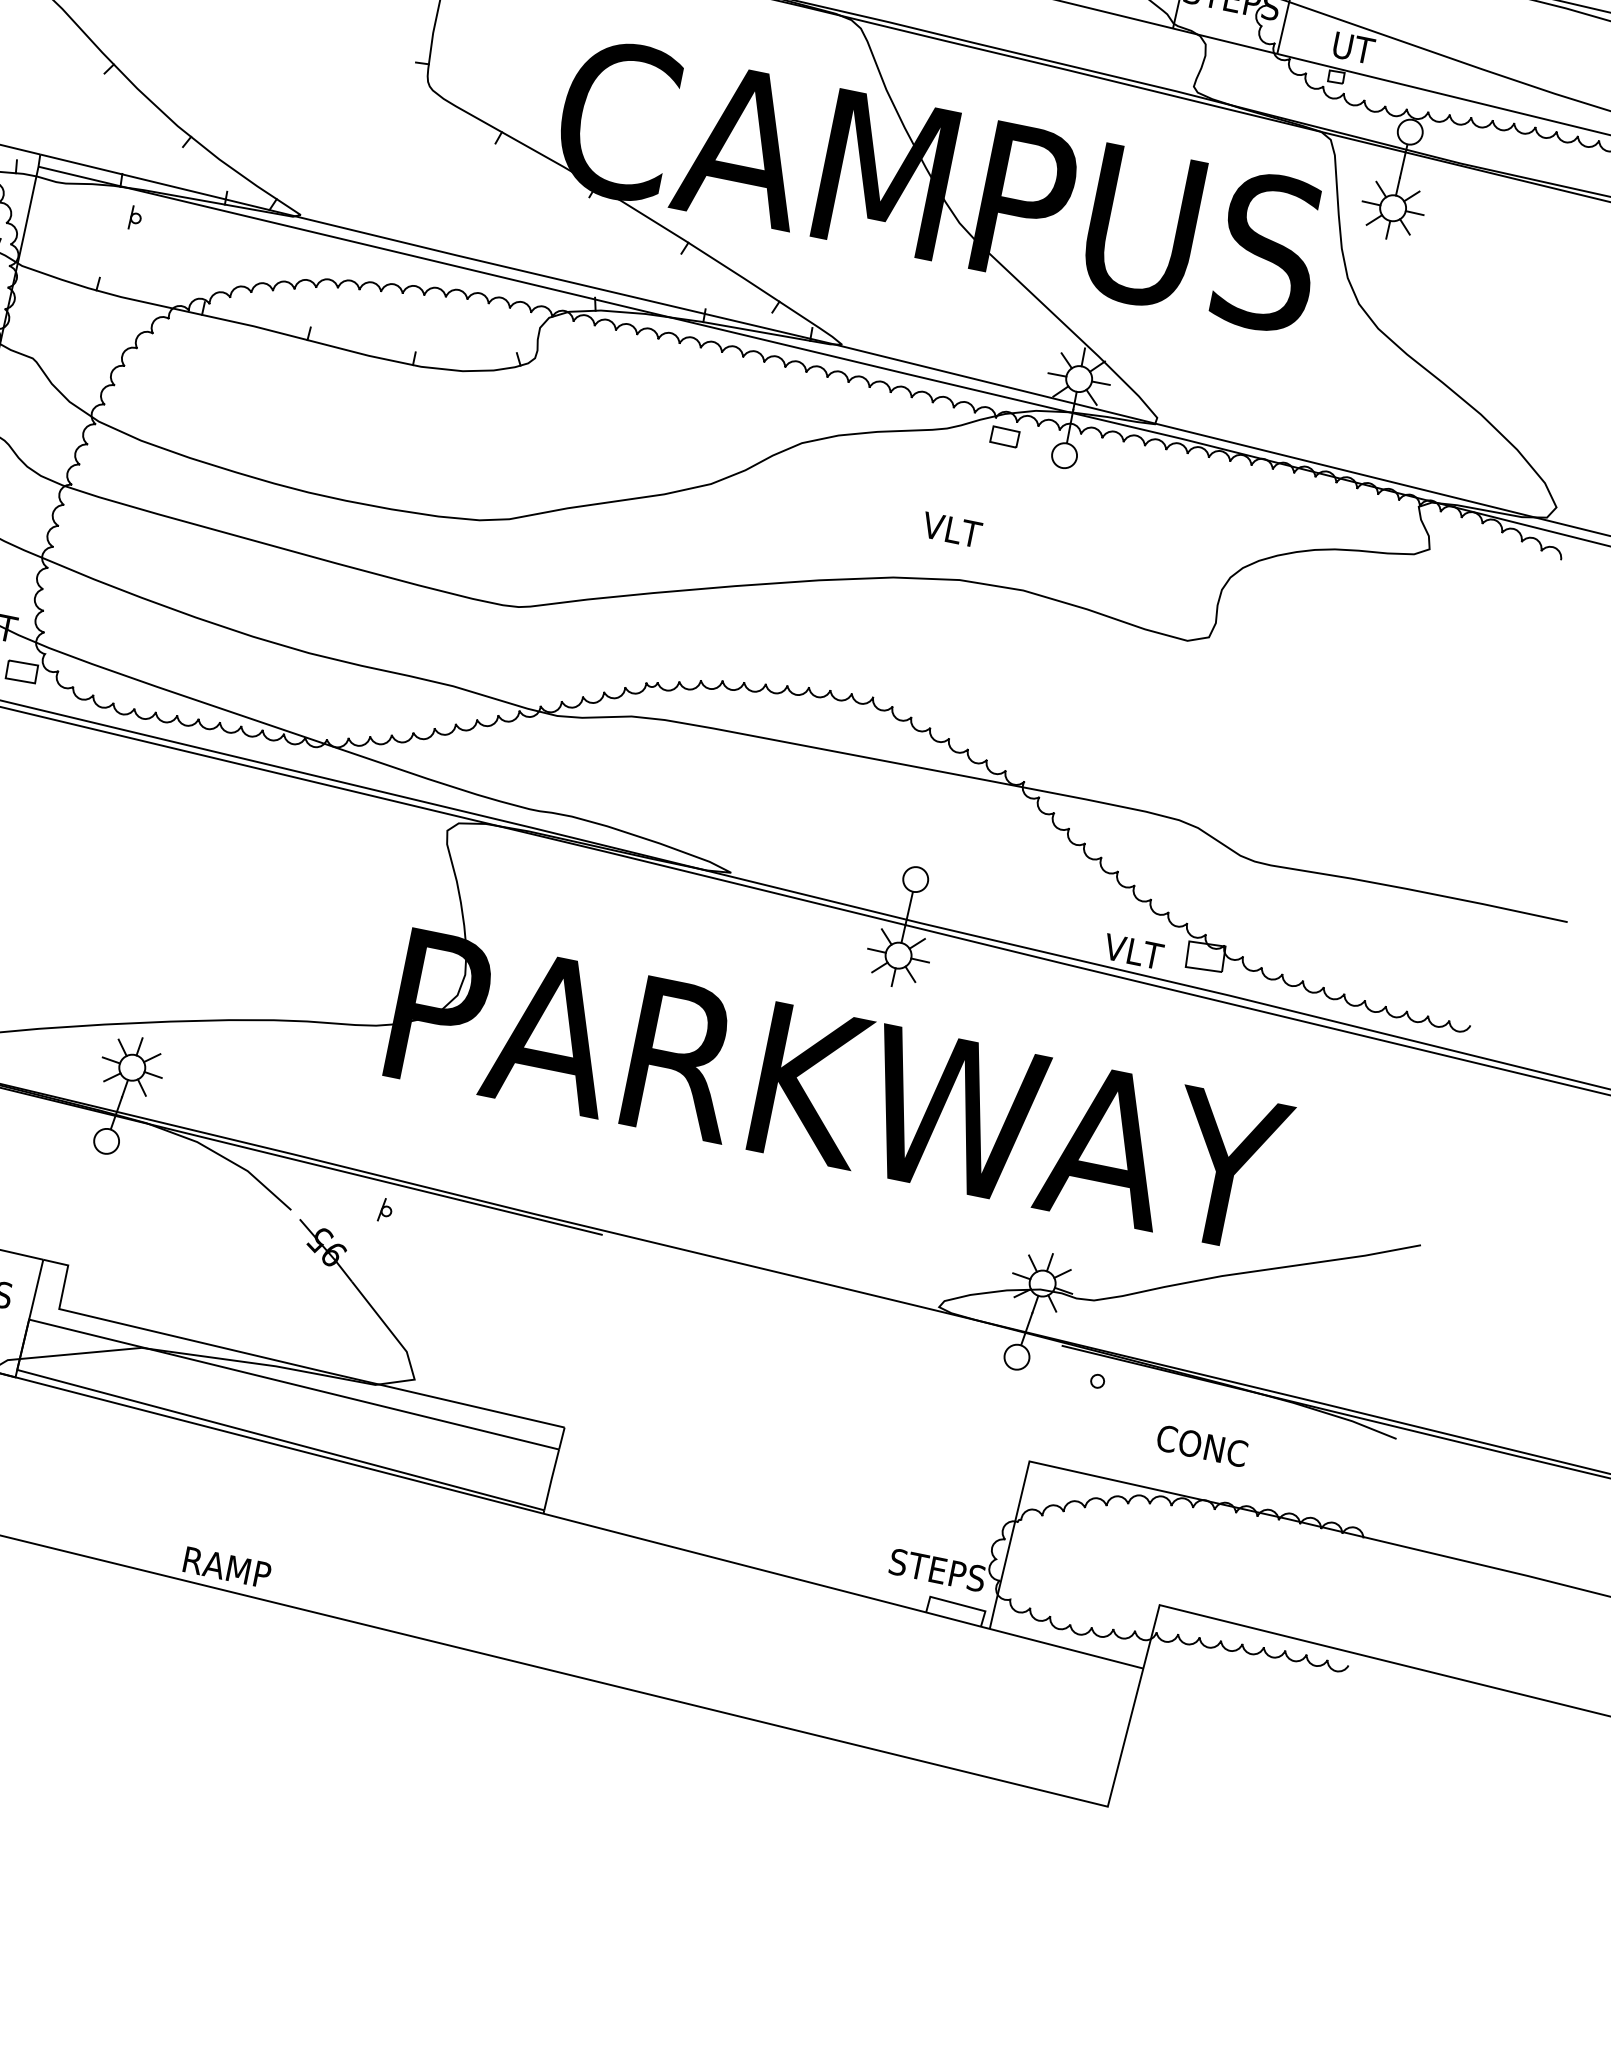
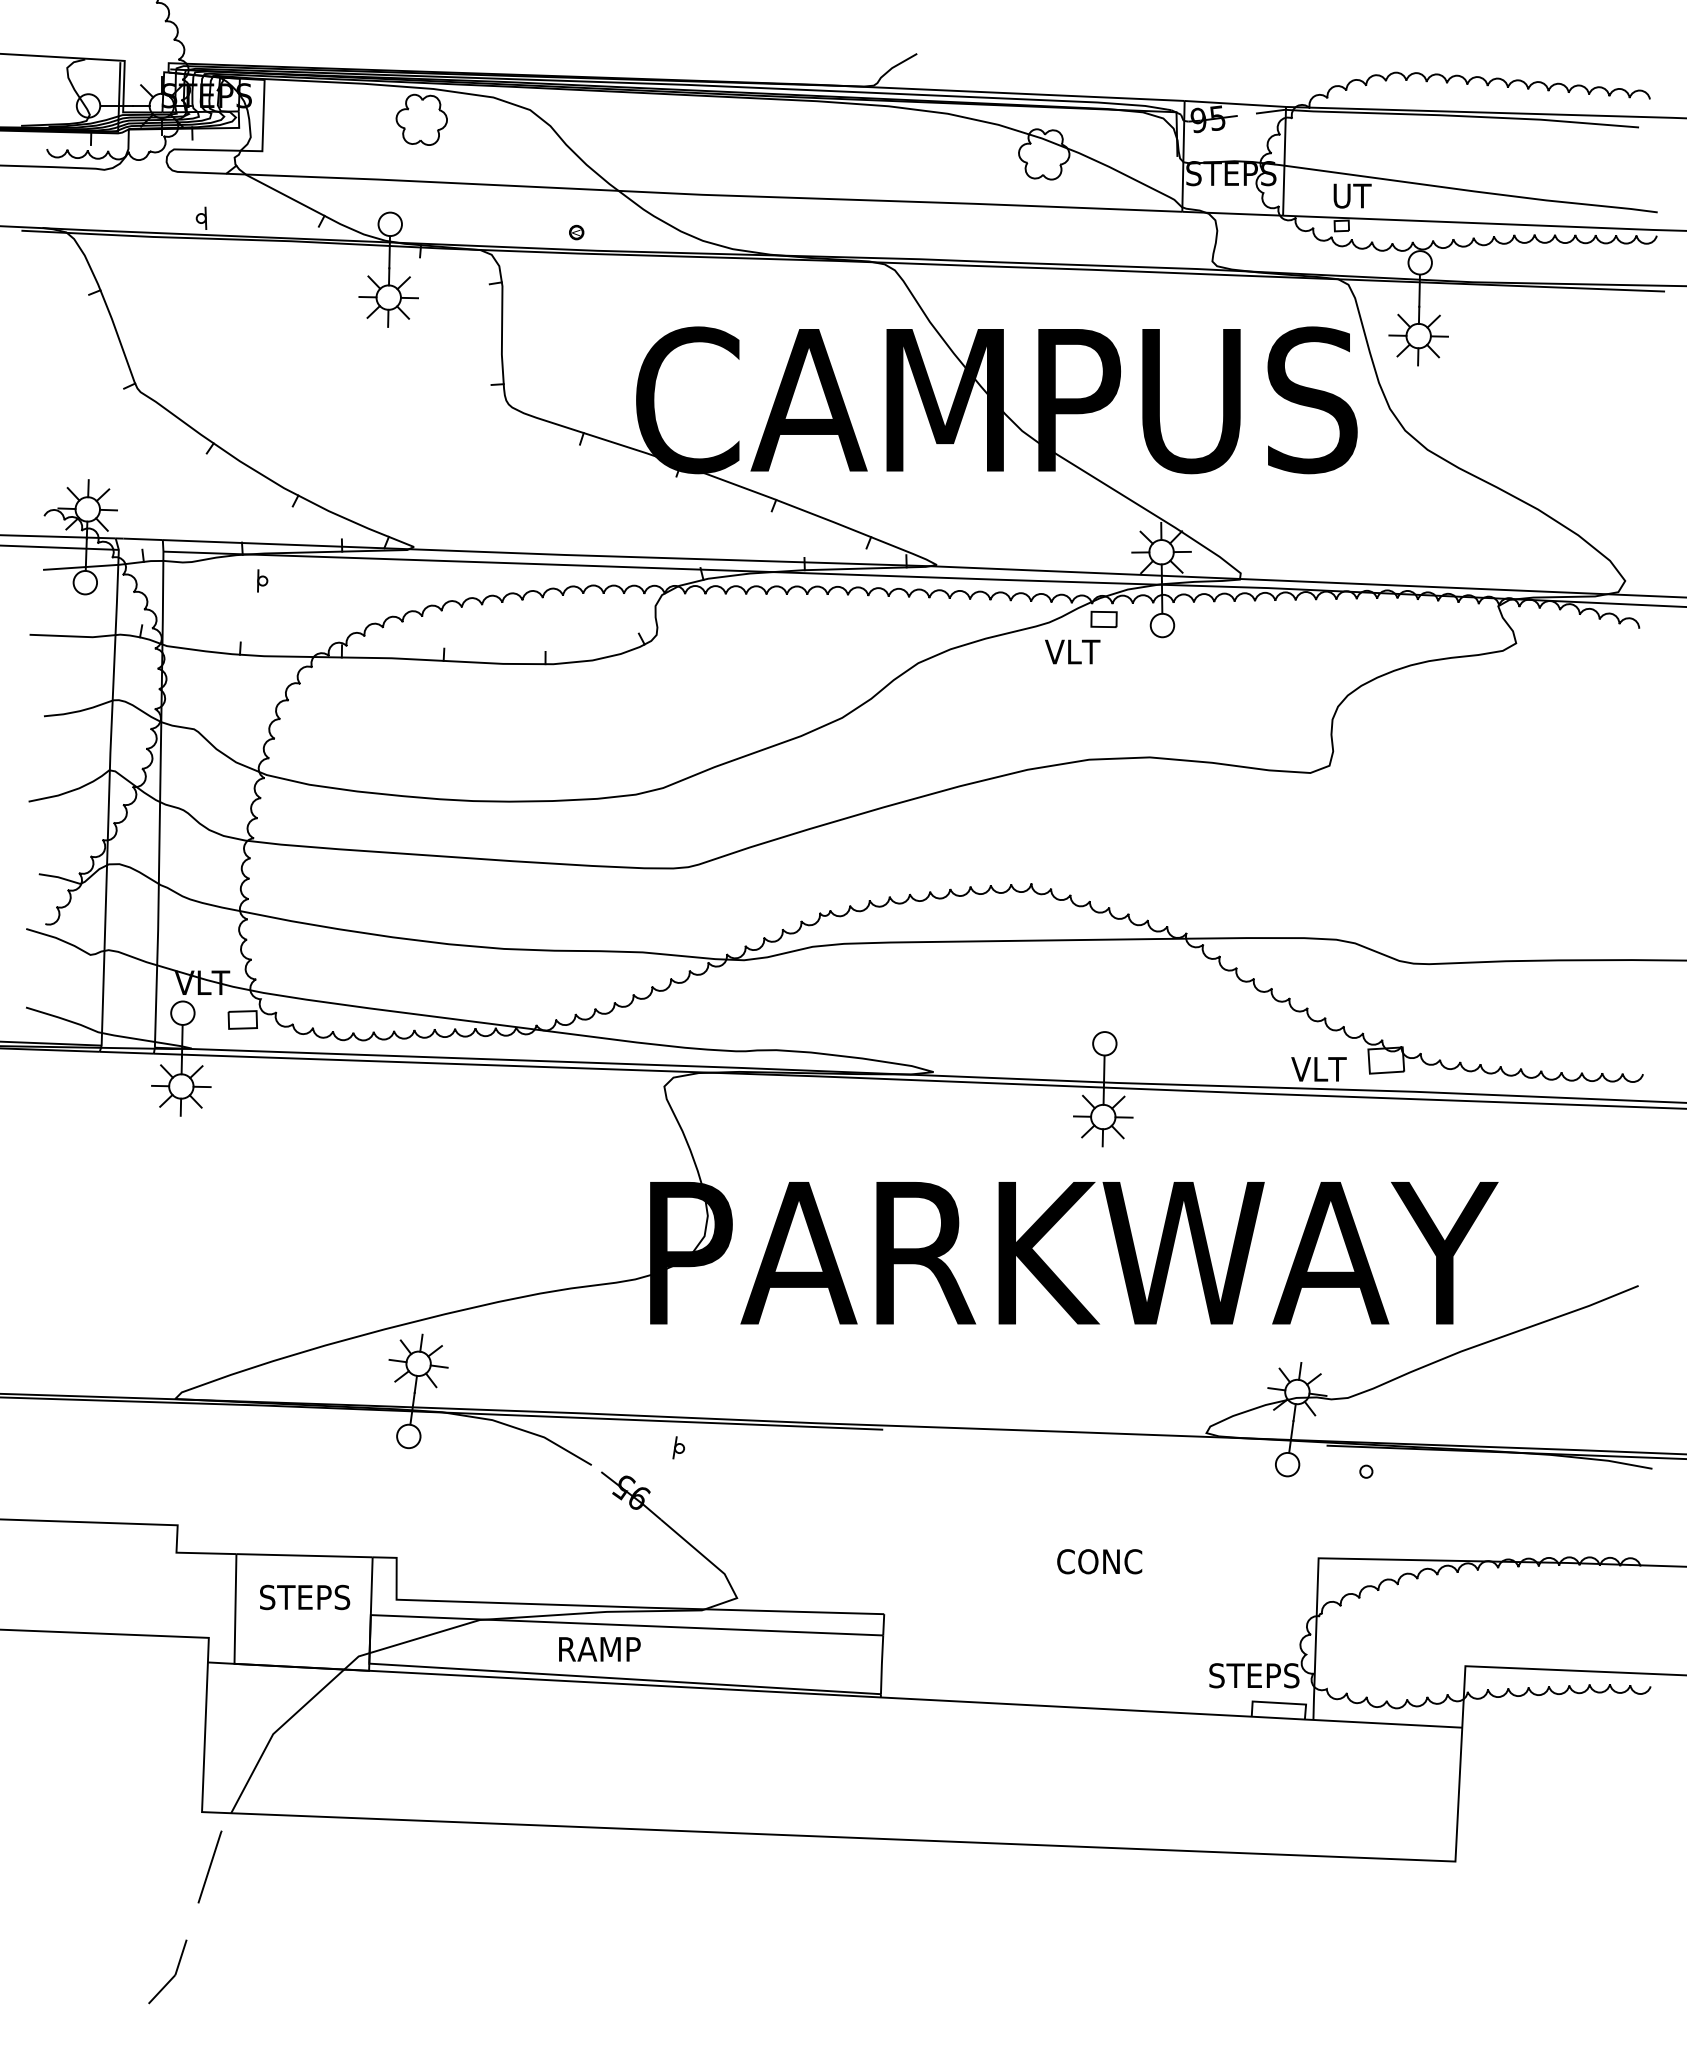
text: (951, 529) -> (1072, 651), moved
text: (1201, 1445) -> (1099, 1561), moved
text: (226, 1567) -> (599, 1649), moved

